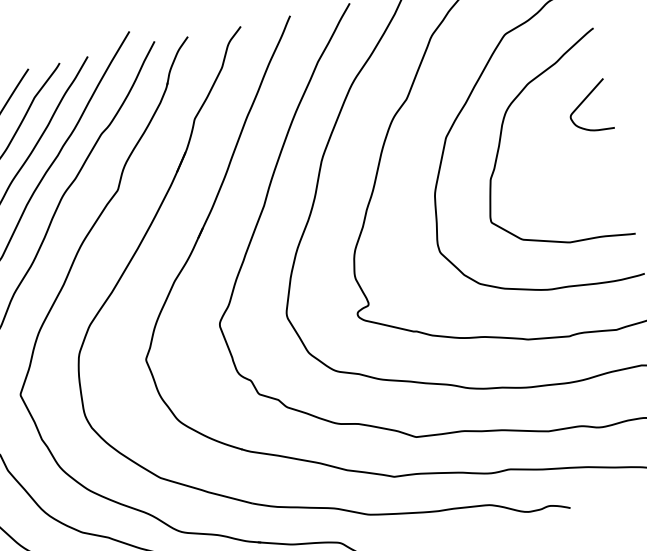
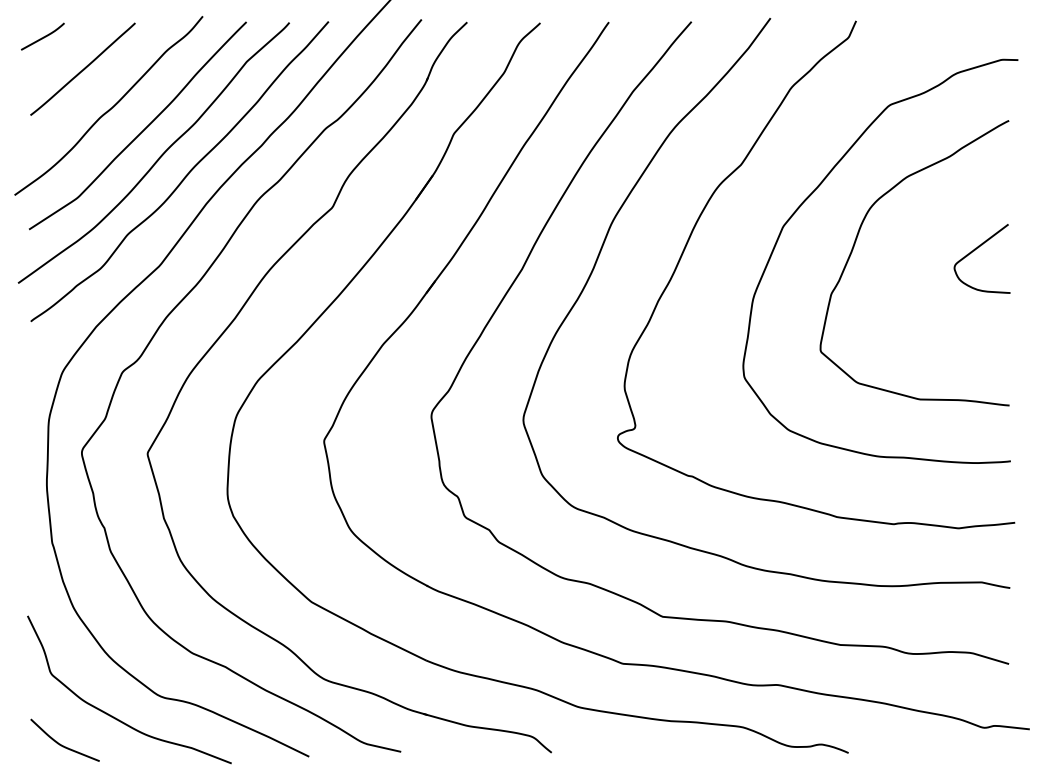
curve: (582, 103) -> (974, 251), moved

